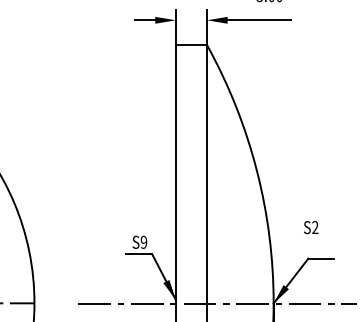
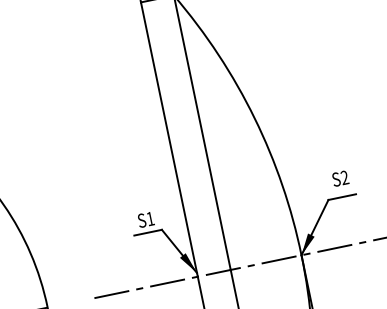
text: (311, 227) -> (340, 178), moved
text: (143, 241) -> (149, 218), S9 -> S1

